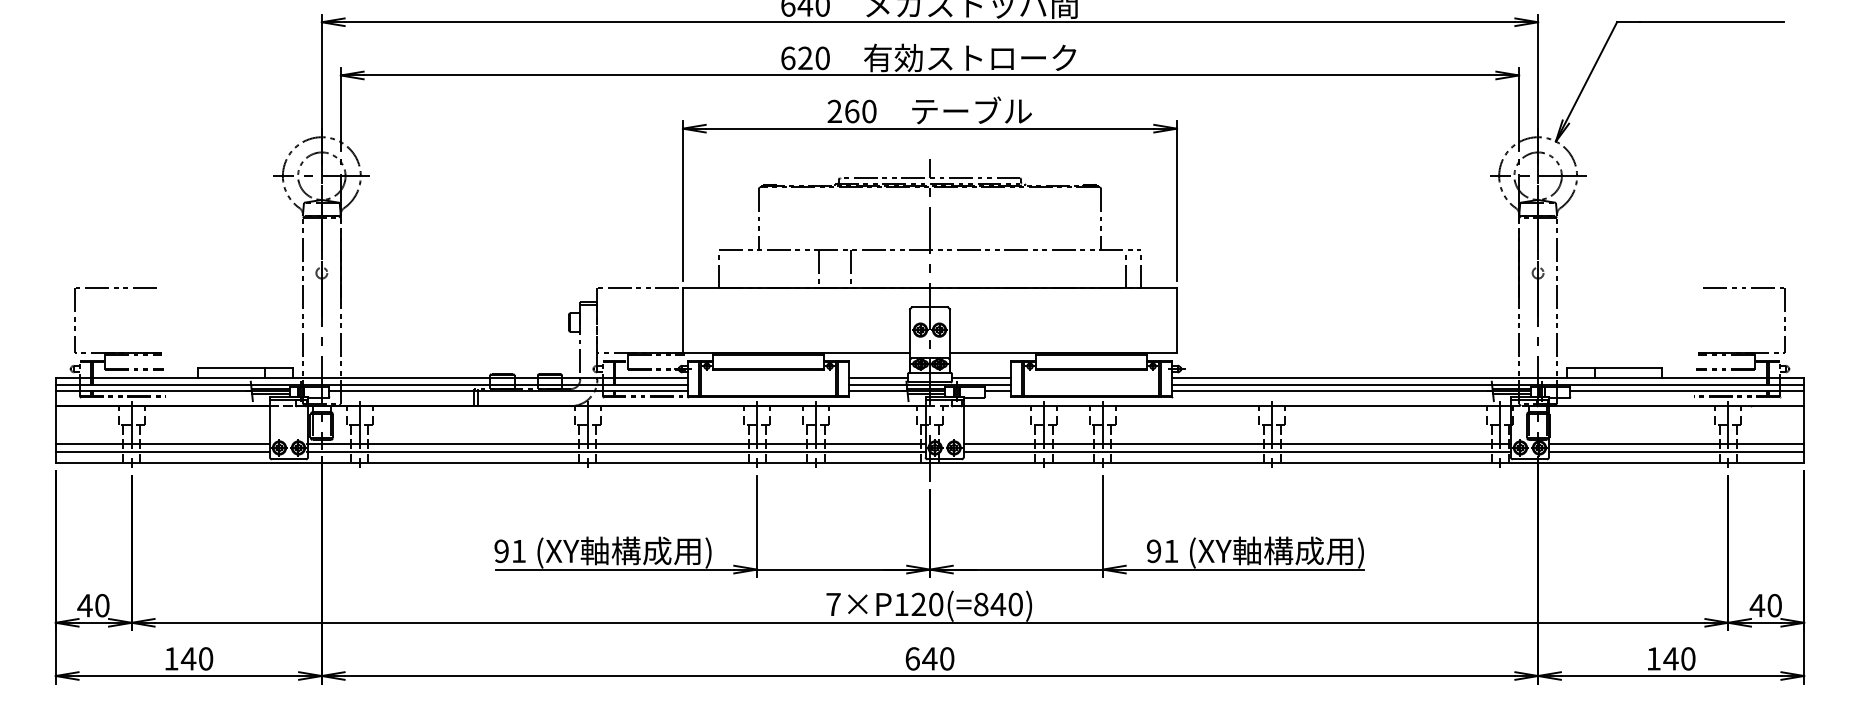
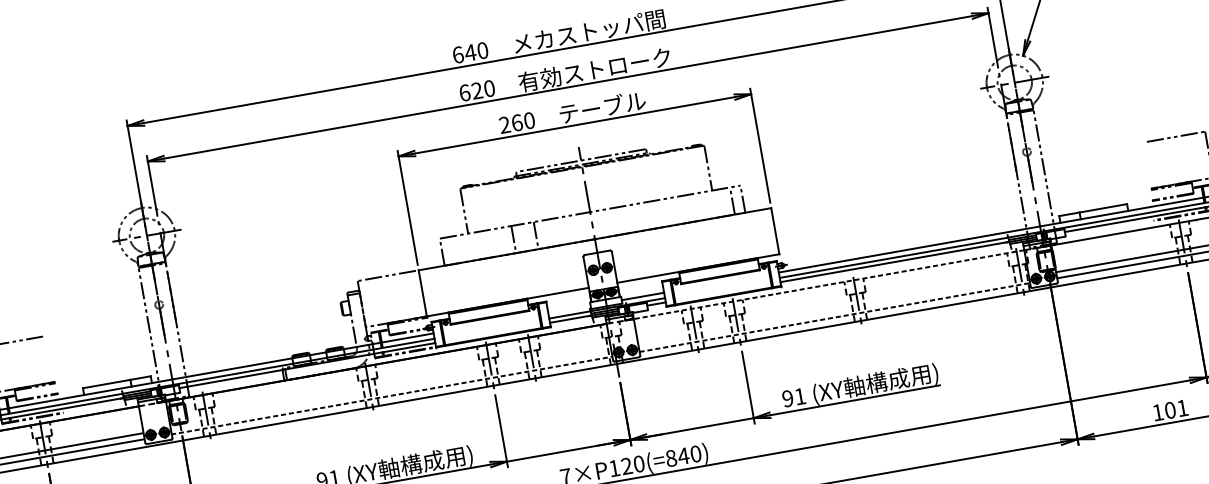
line: (878, 377) -> (569, 309), removed
line: (1237, 406) -> (829, 284), solid -> dashed
line: (616, 443) -> (390, 389), removed
line: (1236, 443) -> (833, 311), removed
line: (616, 452) -> (391, 395), solid -> dashed
line: (1237, 452) -> (835, 317), solid -> dashed
text: (1679, 658) -> (1176, 409), 140 -> 101

